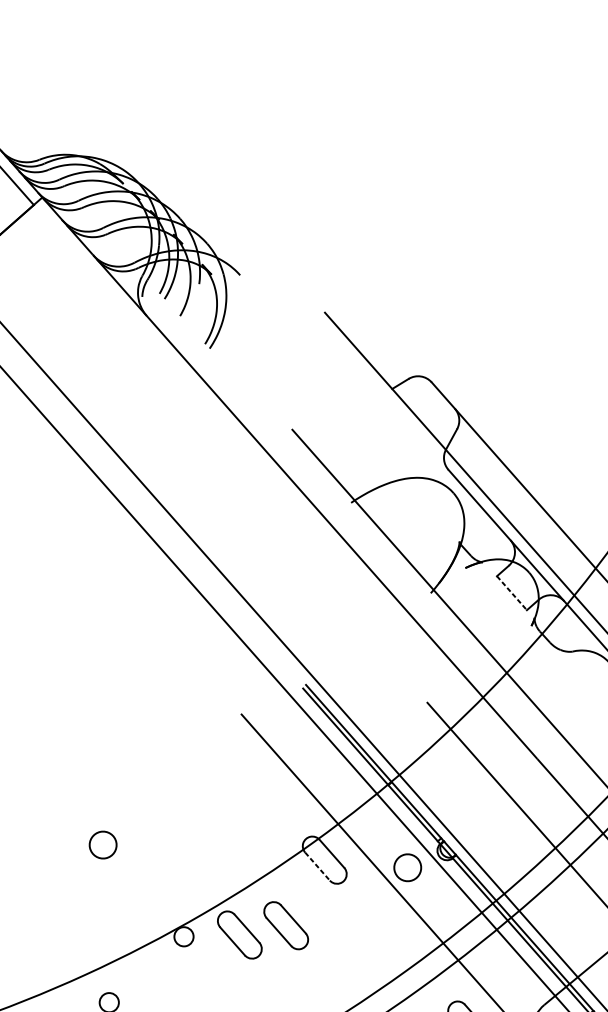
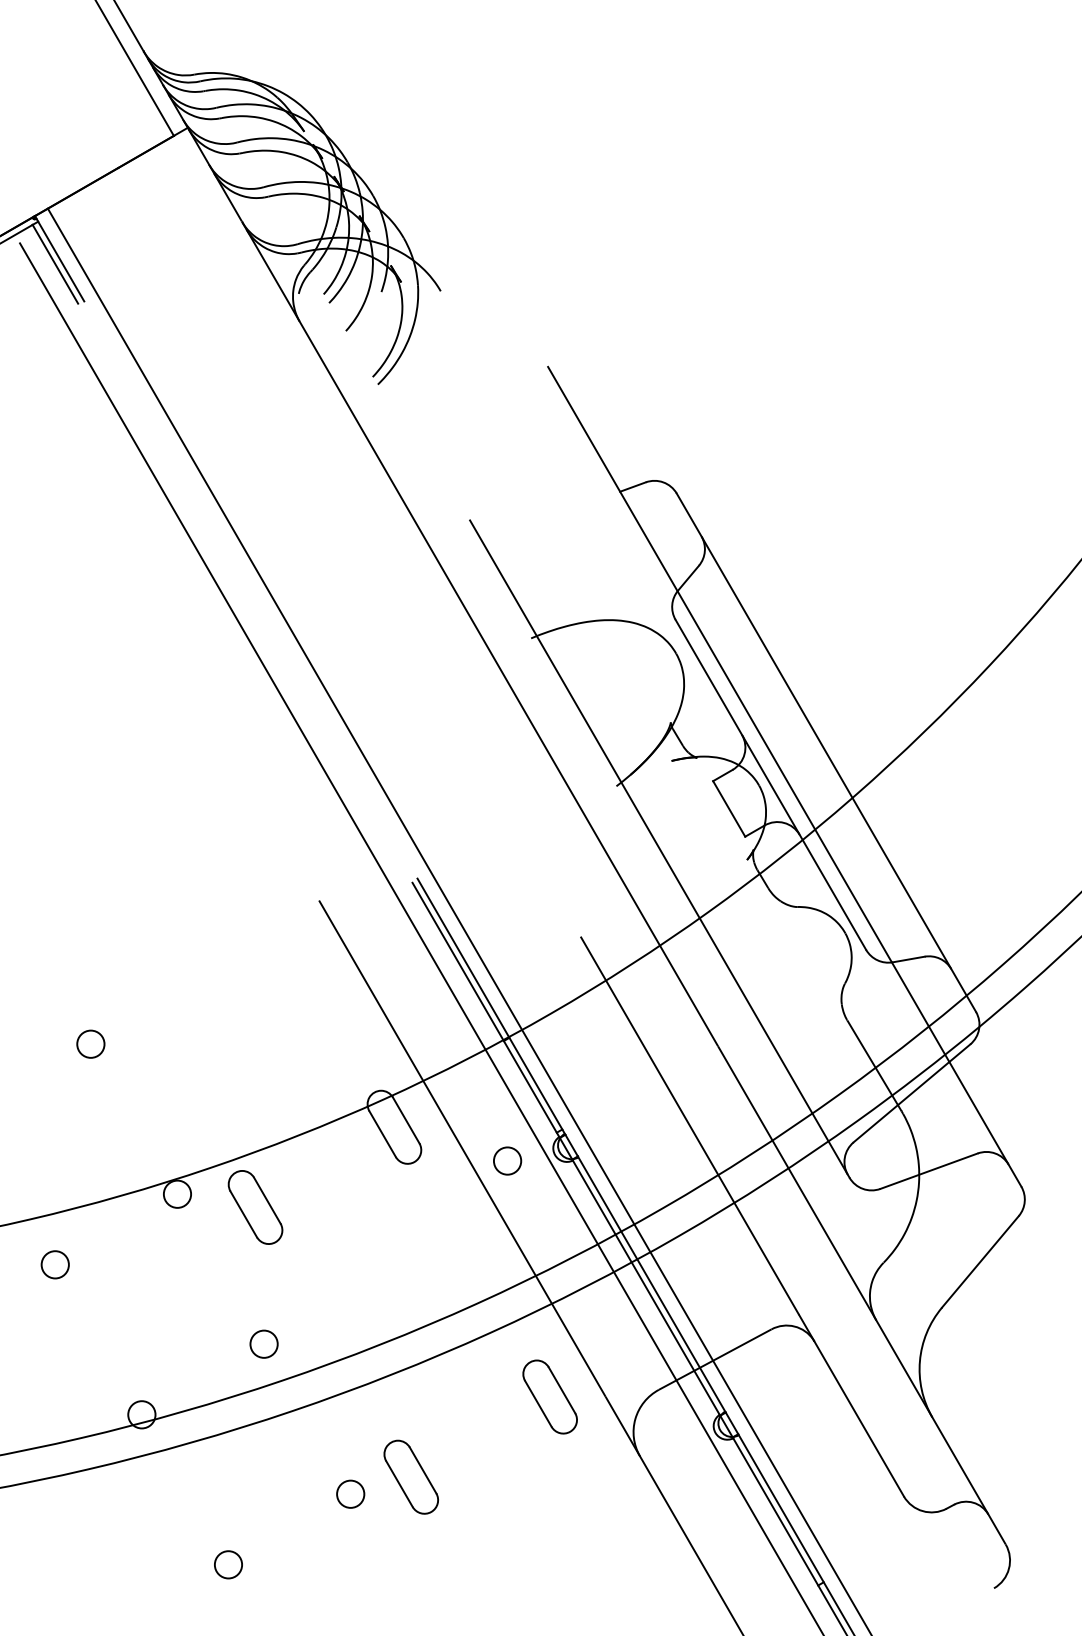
line: (512, 593) -> (729, 809), dashed -> solid
circle: (102, 844) -> (90, 1043), size x0.71
line: (317, 866) -> (382, 1134), dashed -> solid
circle: (407, 867) -> (507, 1160), size x0.71
part: (286, 925) -> (322, 1207), removed

